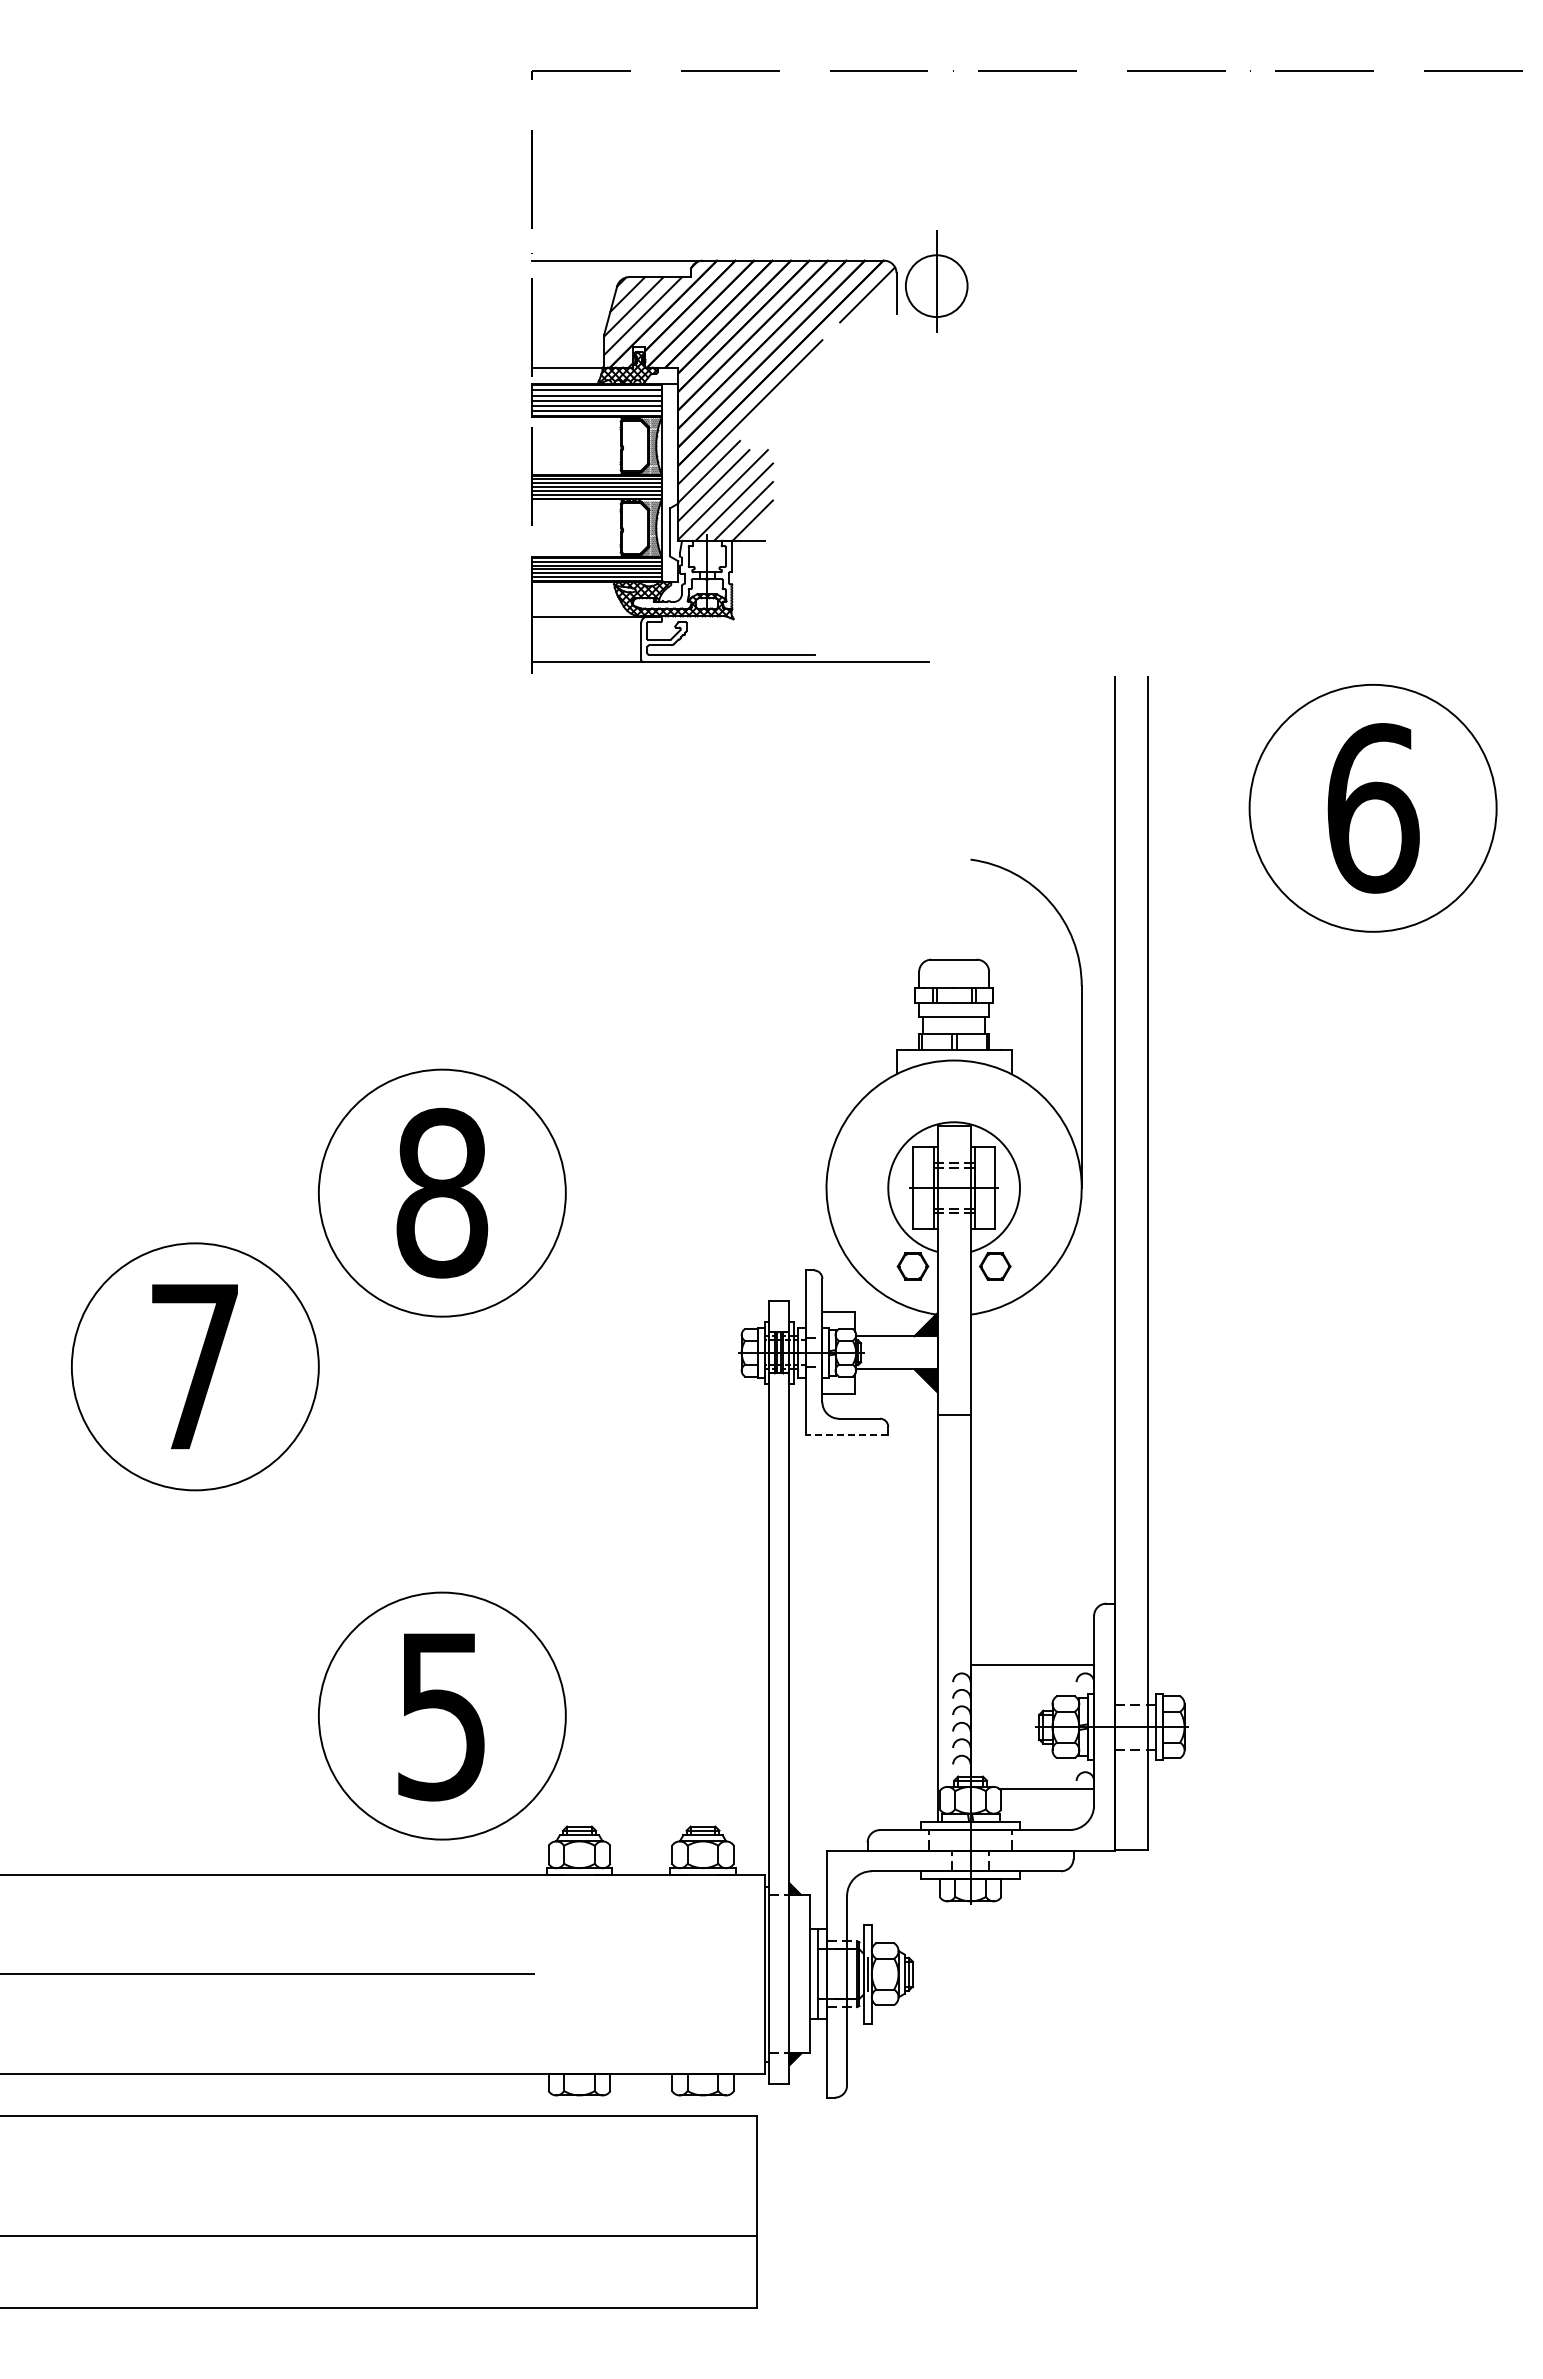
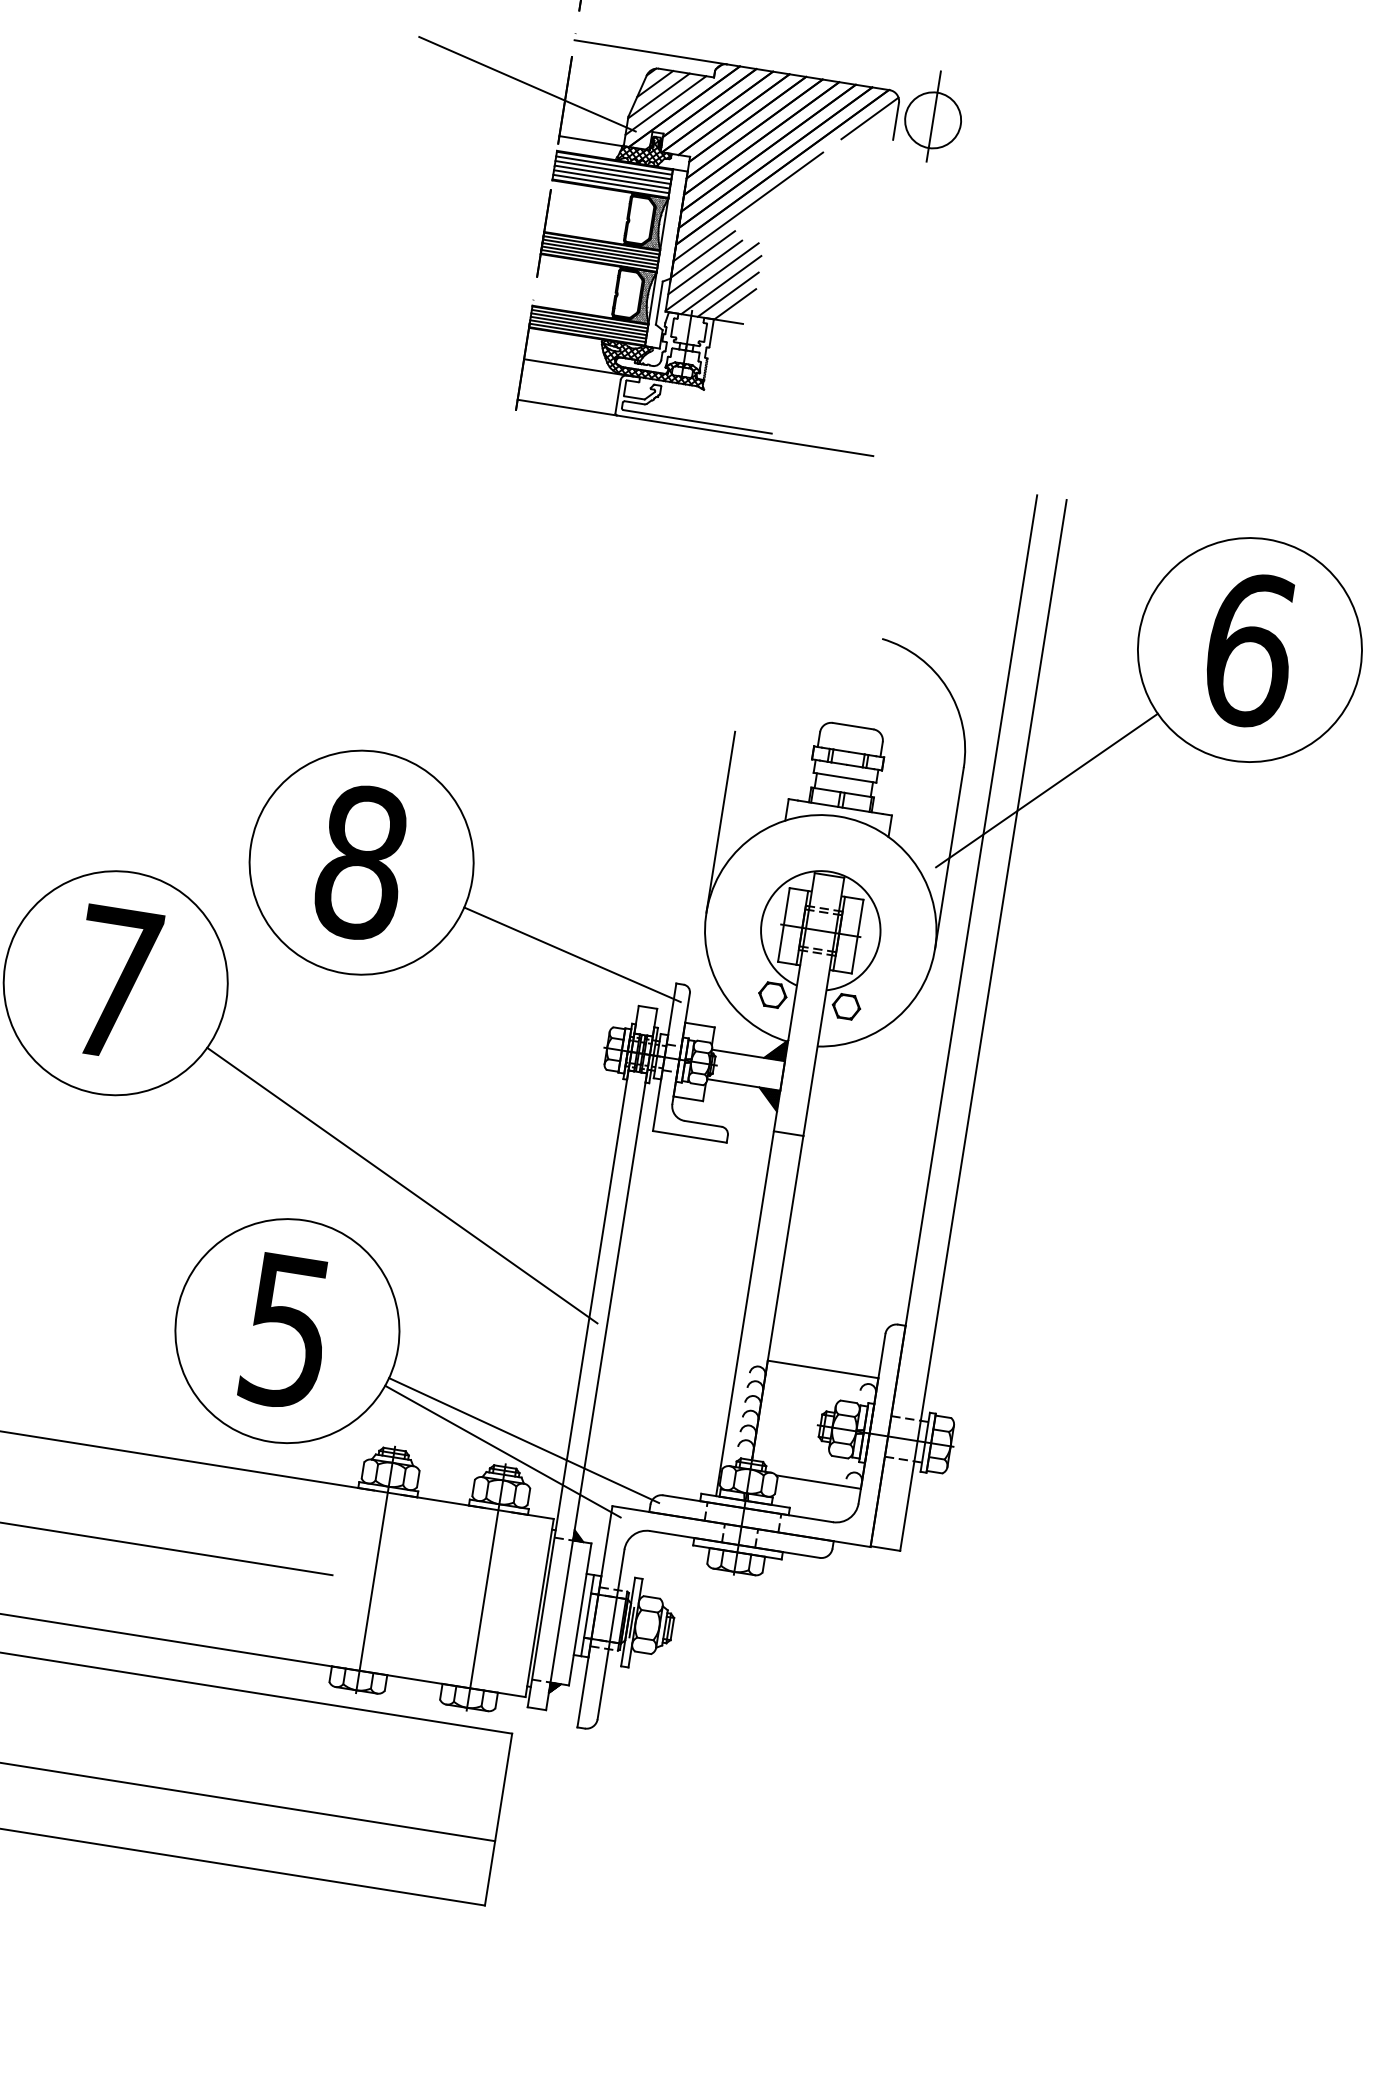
line: (488, 316) -> (527, 83), added
line: (1175, 996) -> (1046, 790), added
line: (826, 1087) -> (720, 822), added
line: (687, 1256) -> (572, 954), added
line: (846, 1435) -> (689, 1137), dashed -> solid
line: (542, 1537) -> (402, 1185), added
line: (718, 1794) -> (523, 1440), added
line: (697, 1809) -> (502, 1450), added
line: (579, 1960) -> (375, 1569), added
line: (703, 1960) -> (486, 1587), added

